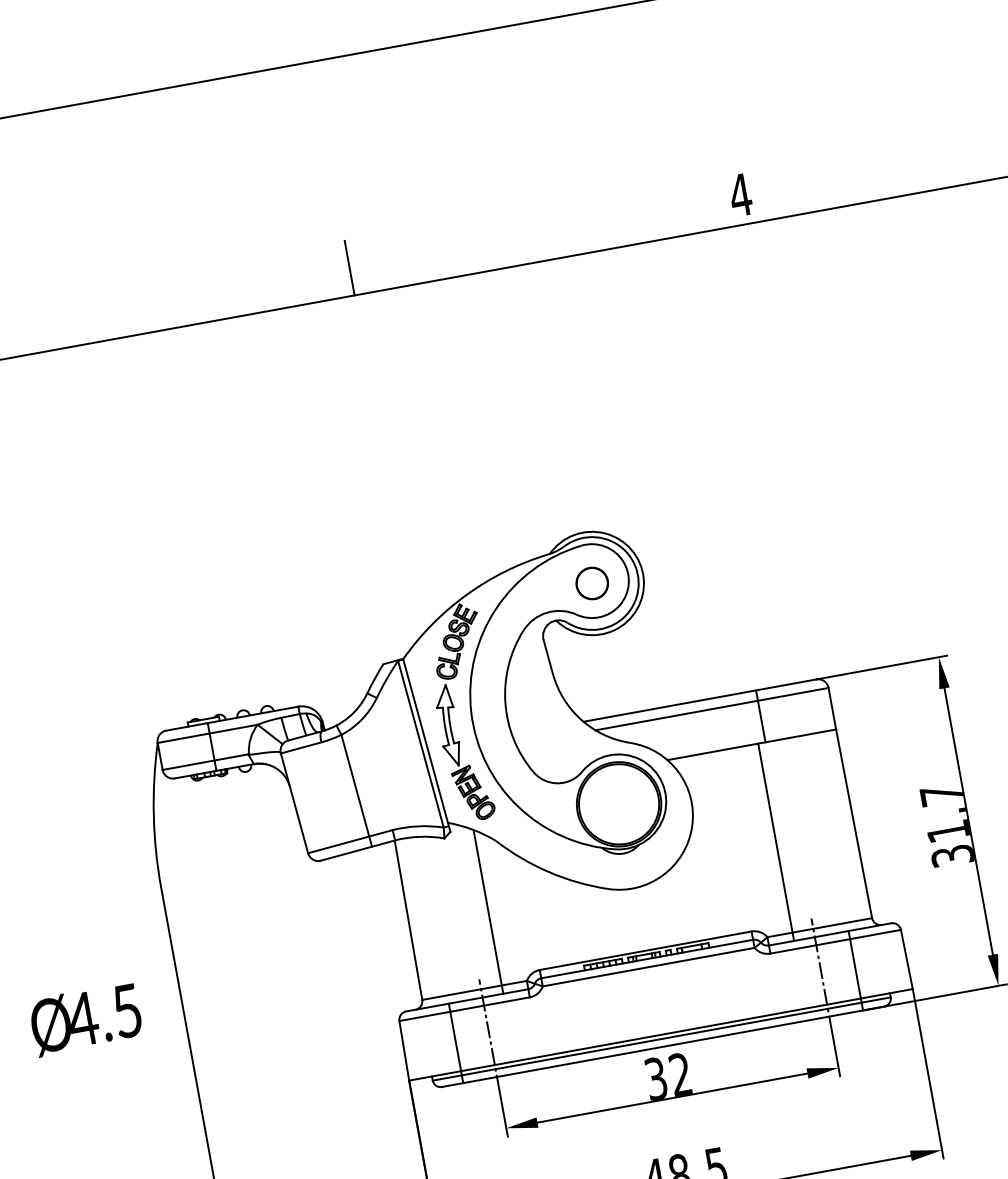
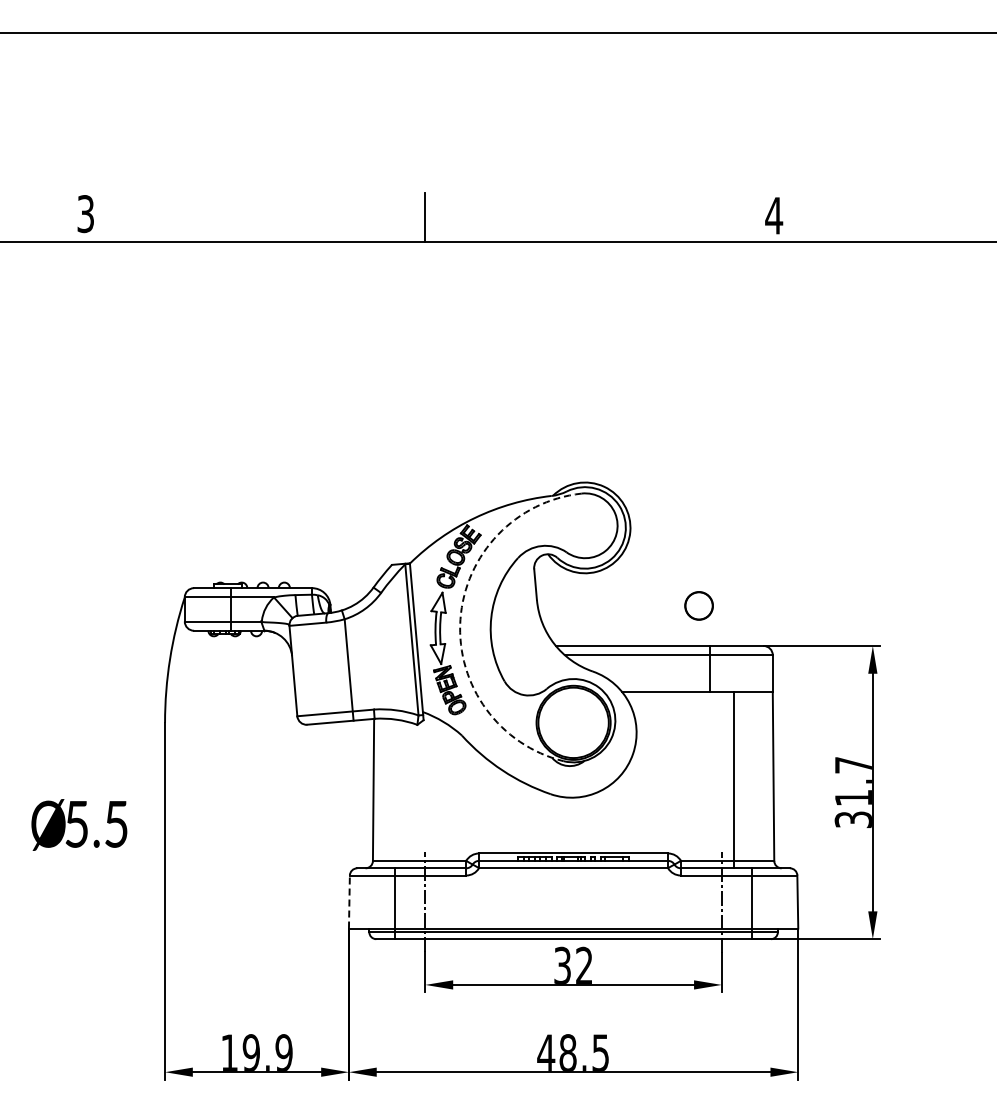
circle: (591, 583) -> (698, 605), moved
arc: (471, 711) -> (460, 619), solid -> dashed
line: (776, 842) -> (734, 780), moved
line: (488, 912) -> (443, 795), removed
text: (82, 1019) -> (76, 824), 4.5 -> 5.5
line: (404, 1050) -> (349, 901), solid -> dashed

